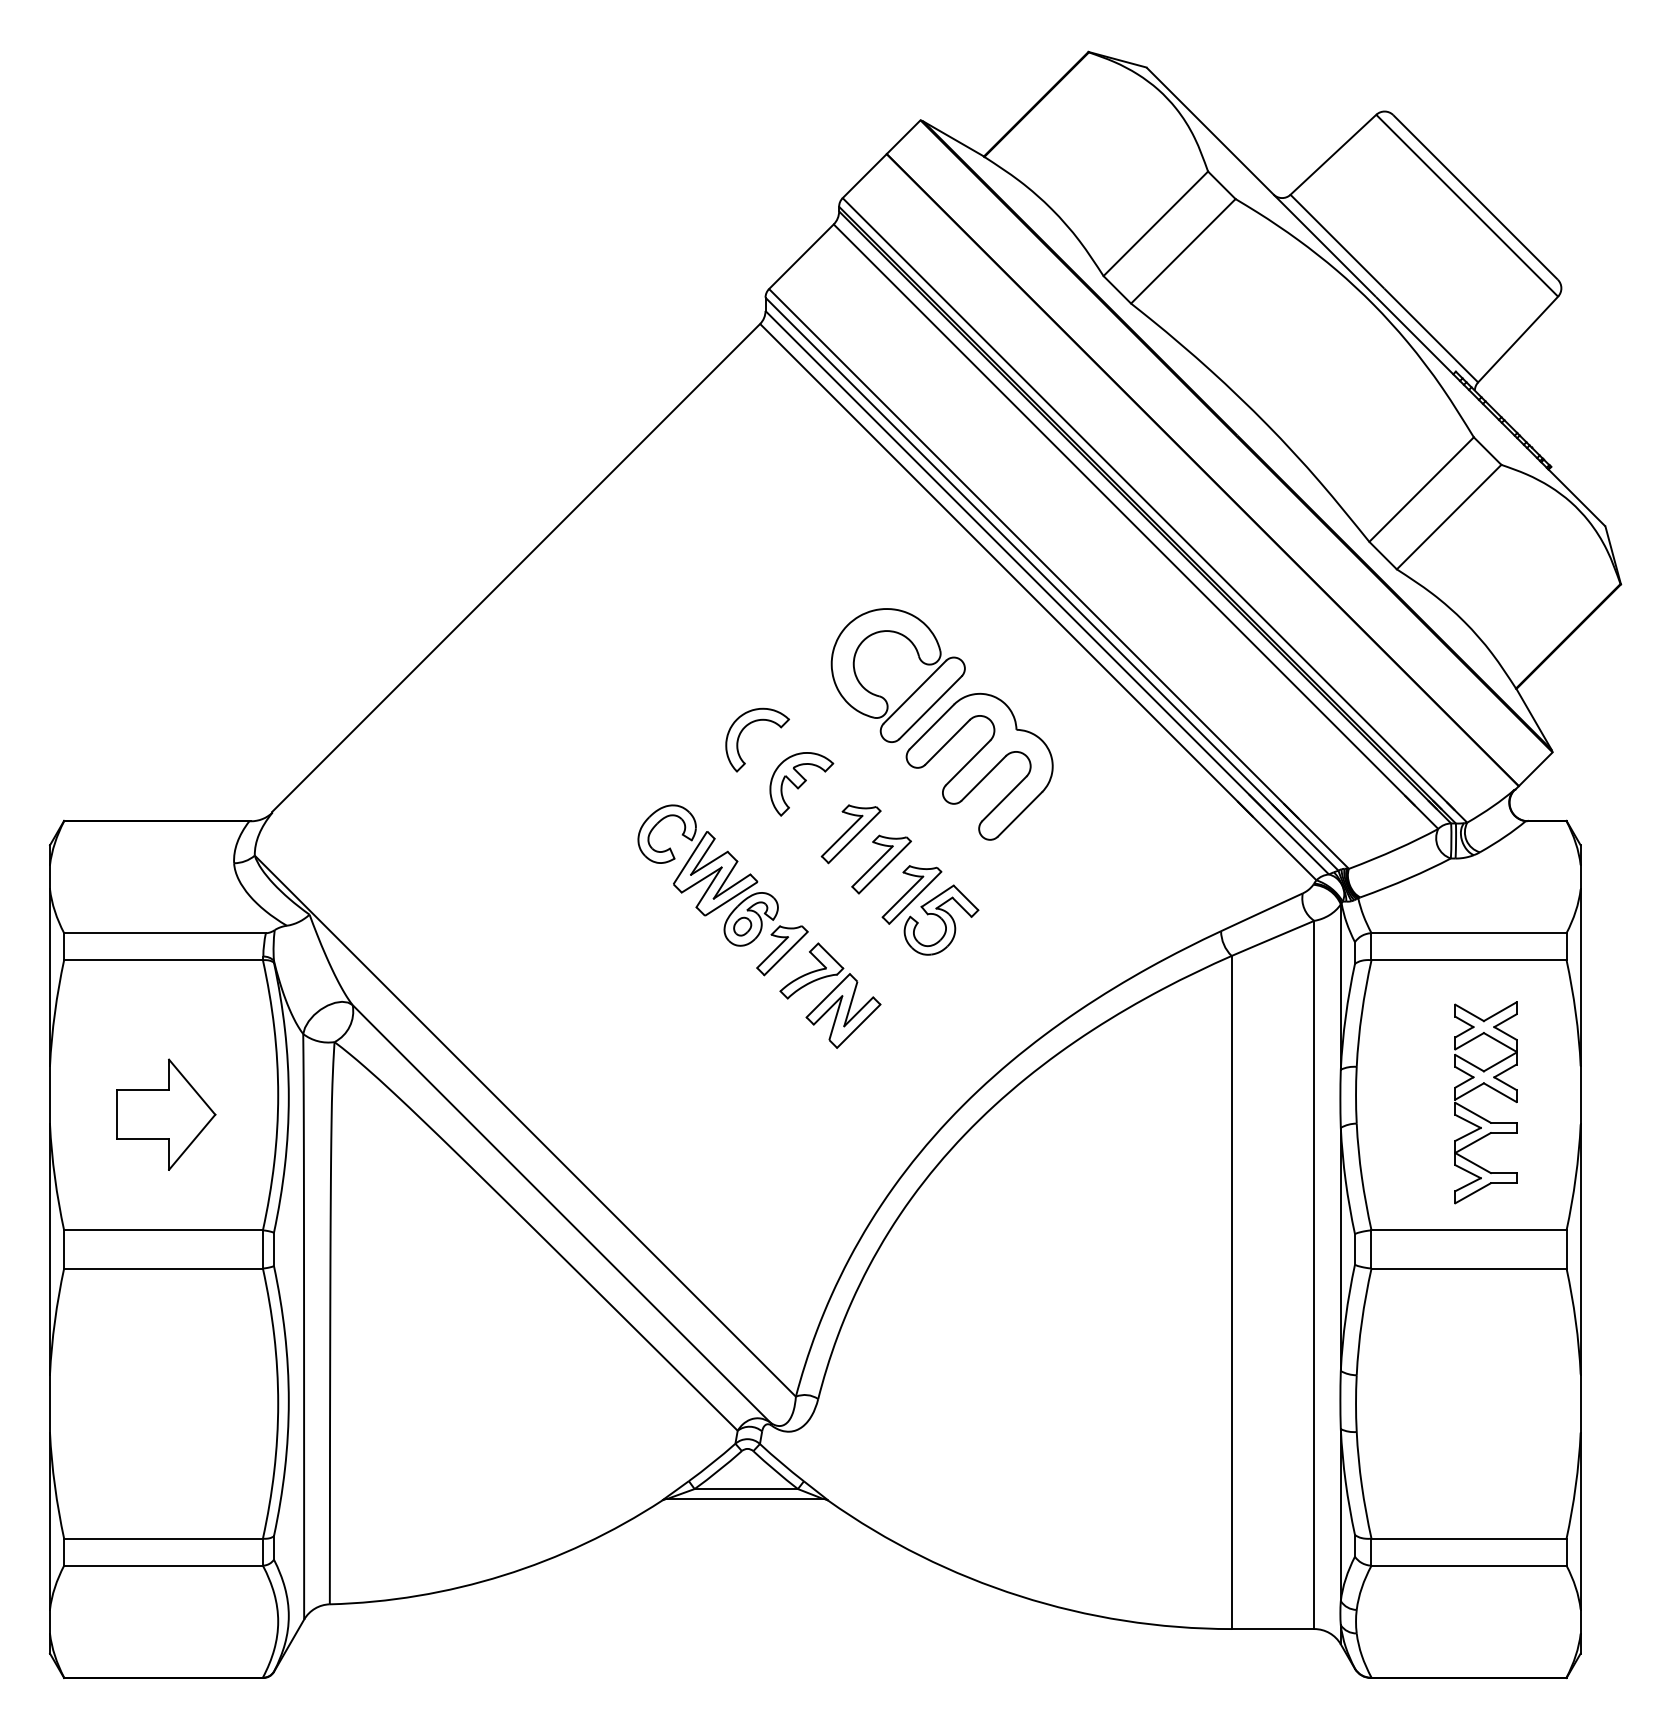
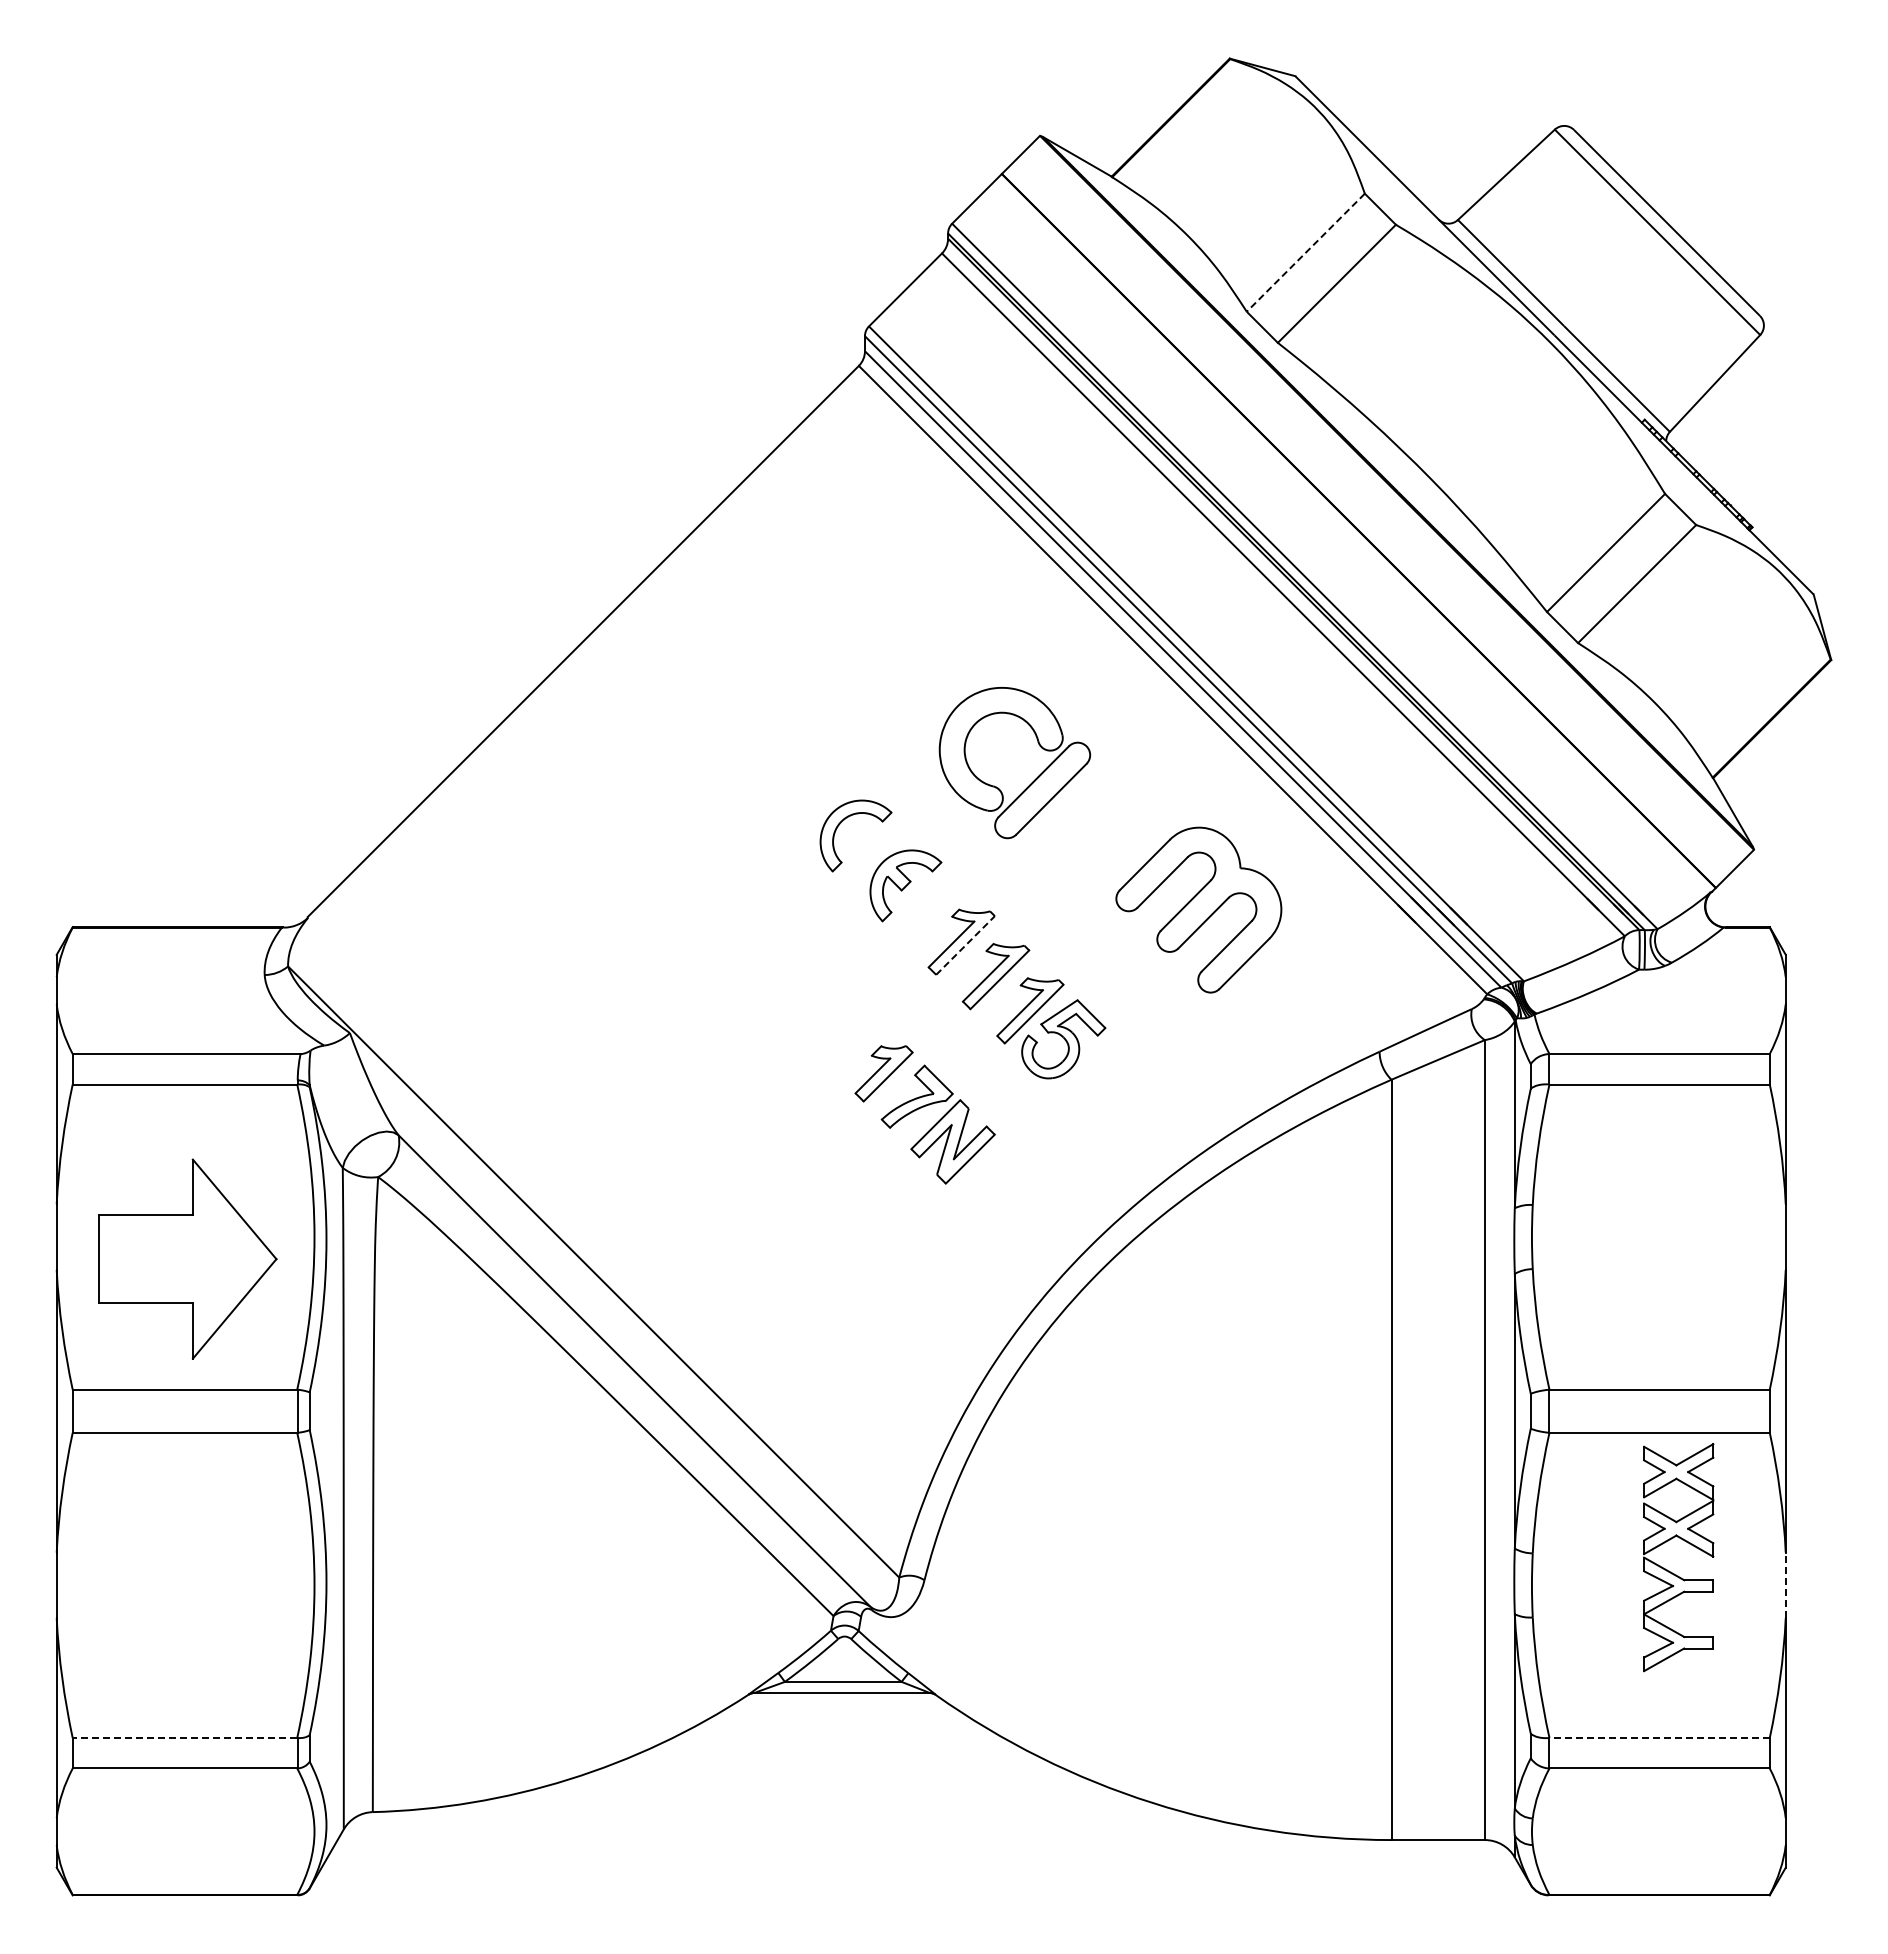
line: (1155, 224) -> (1305, 253), solid -> dashed
part: (979, 766) -> (1198, 909), moved
line: (854, 837) -> (965, 945), solid -> dashed
part: (707, 875) -> (799, 988), removed
part: (166, 1114) -> (188, 1258), size x1.6
part: (1477, 1114) -> (1669, 1570), moved
line: (1580, 1403) -> (1785, 1585), solid -> dashed
line: (163, 1538) -> (184, 1737), solid -> dashed
line: (1468, 1538) -> (1659, 1737), solid -> dashed

